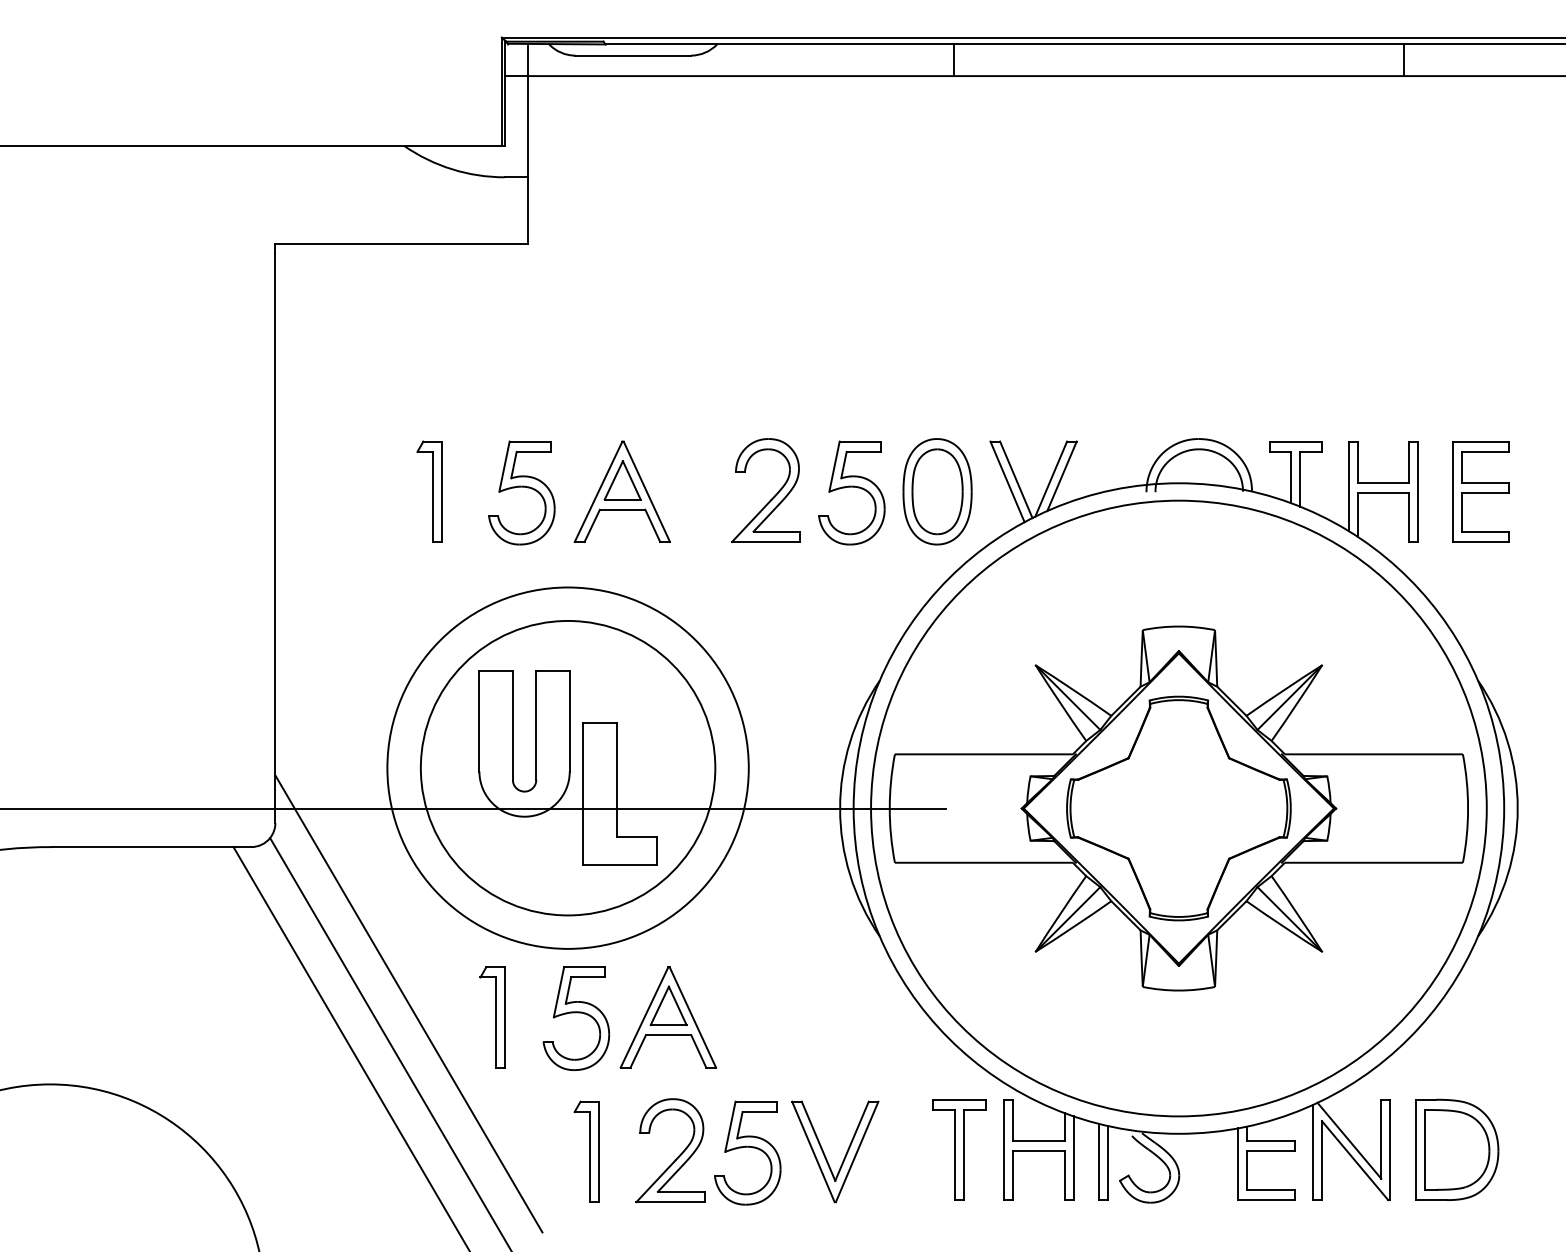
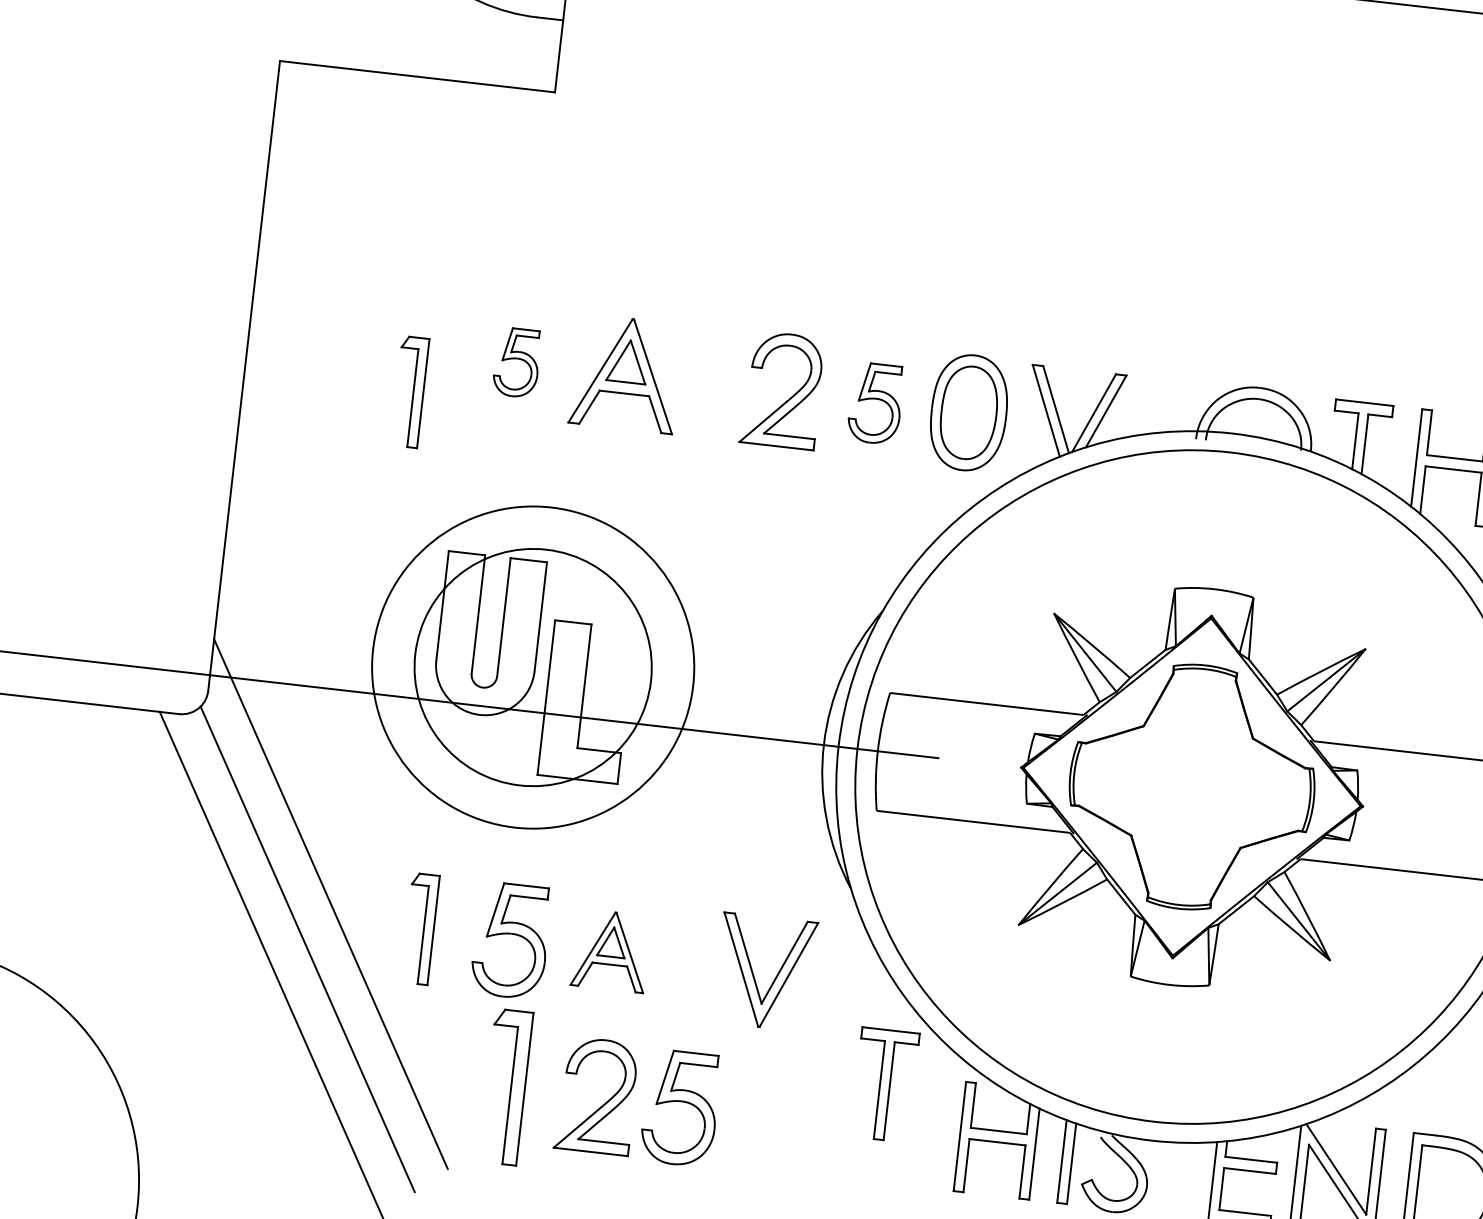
part: (429, 491) -> (409, 391), moved
part: (521, 492) -> (516, 362), size x0.6
part: (851, 492) -> (875, 402), size x0.7
circle: (567, 767) -> (532, 666), size x0.6
part: (667, 1017) -> (610, 950), size x0.7
part: (959, 1149) -> (884, 1084), moved
part: (586, 1151) -> (505, 1086), size x1.4
part: (845, 1153) -> (776, 975), moved

